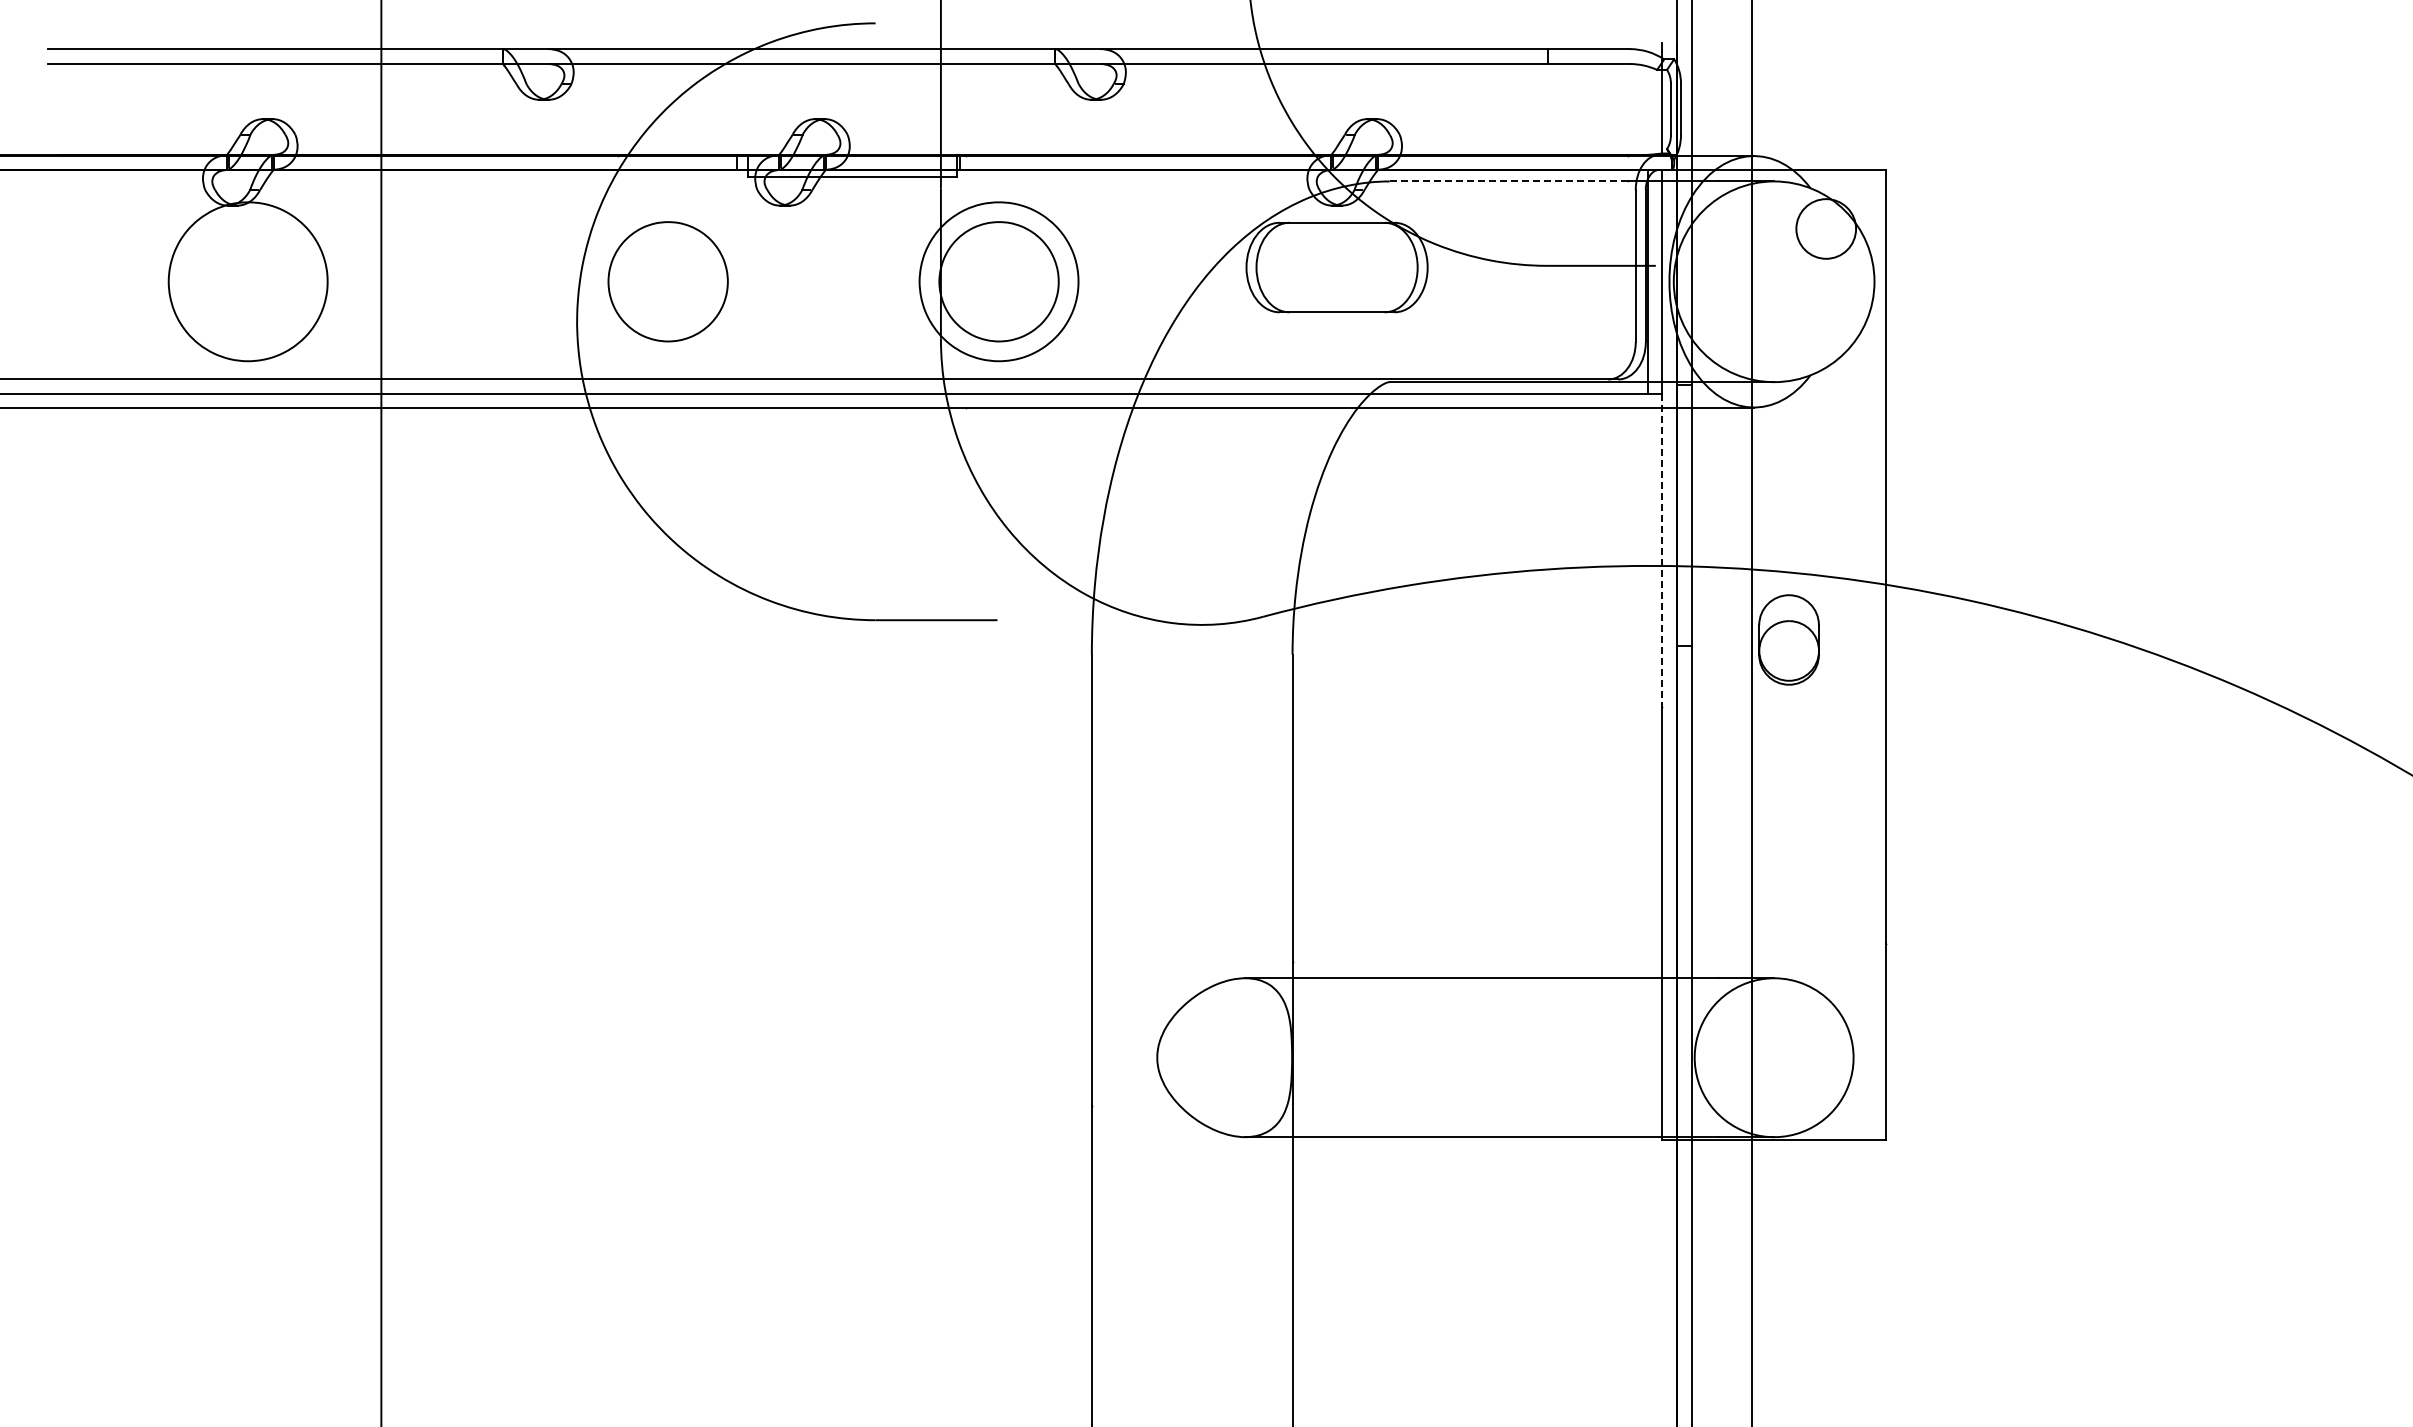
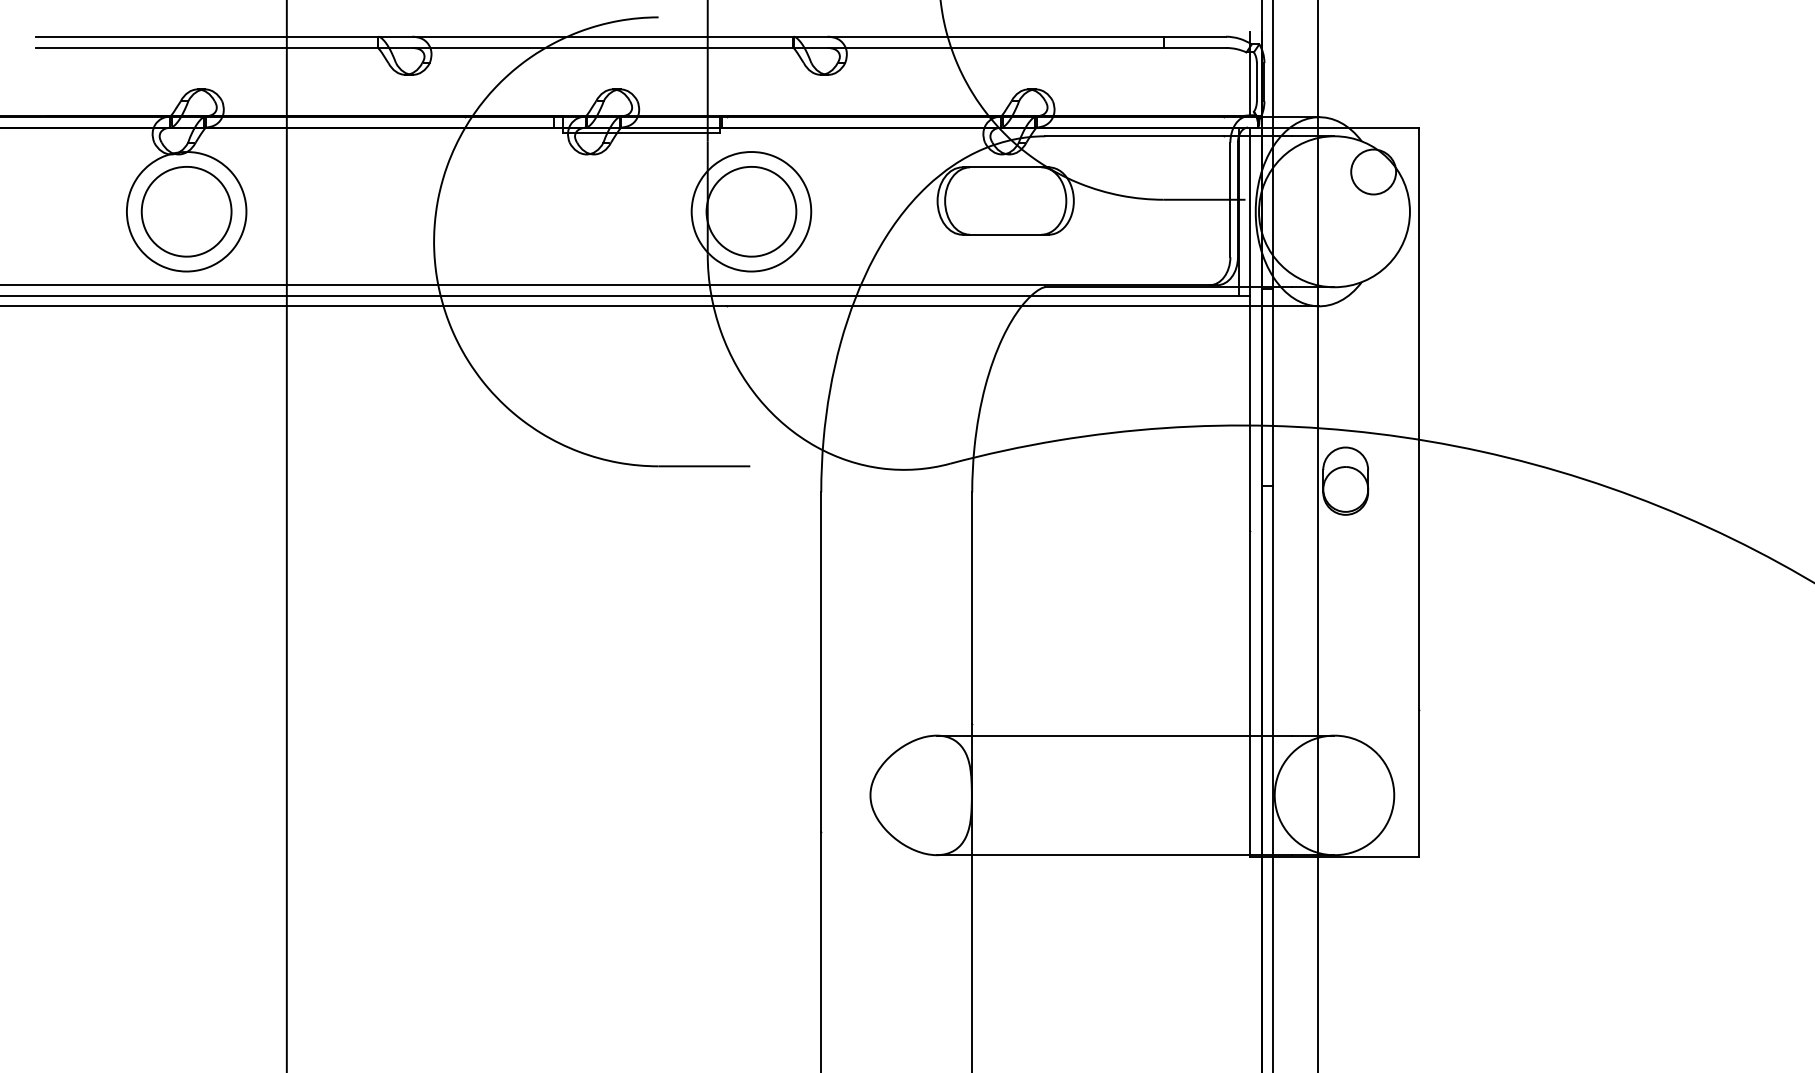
line: (1509, 181) -> (1135, 136), dashed -> solid
part: (667, 281) -> (186, 211), moved
line: (1662, 550) -> (1250, 413), dashed -> solid

